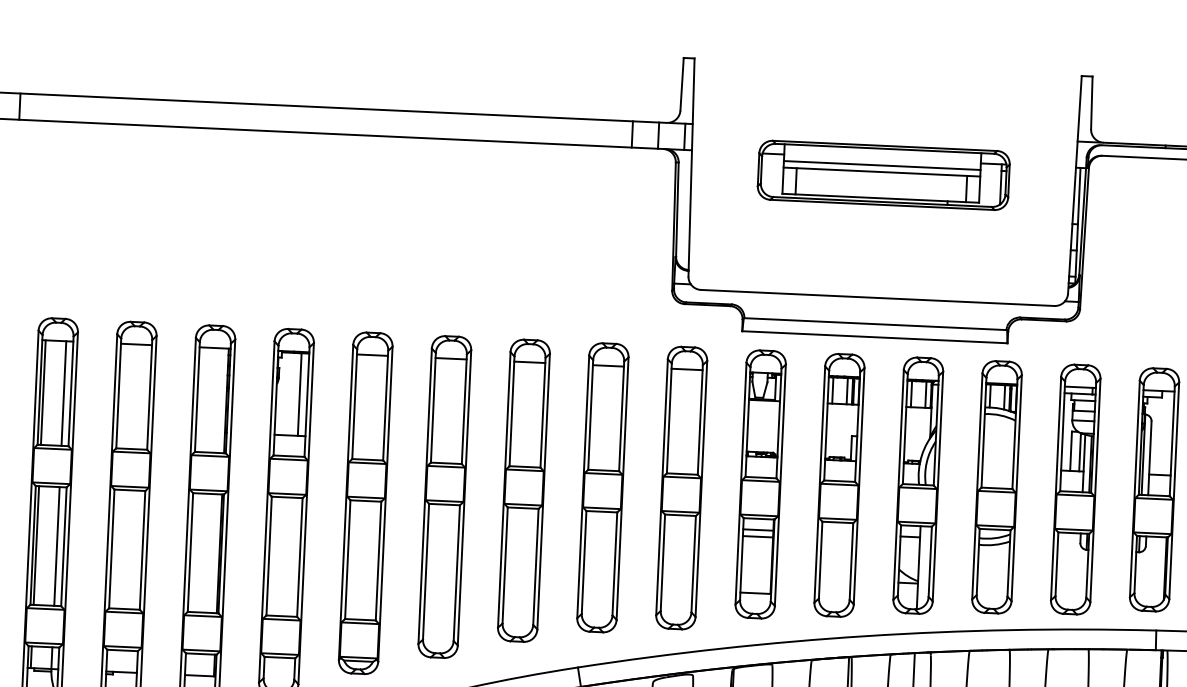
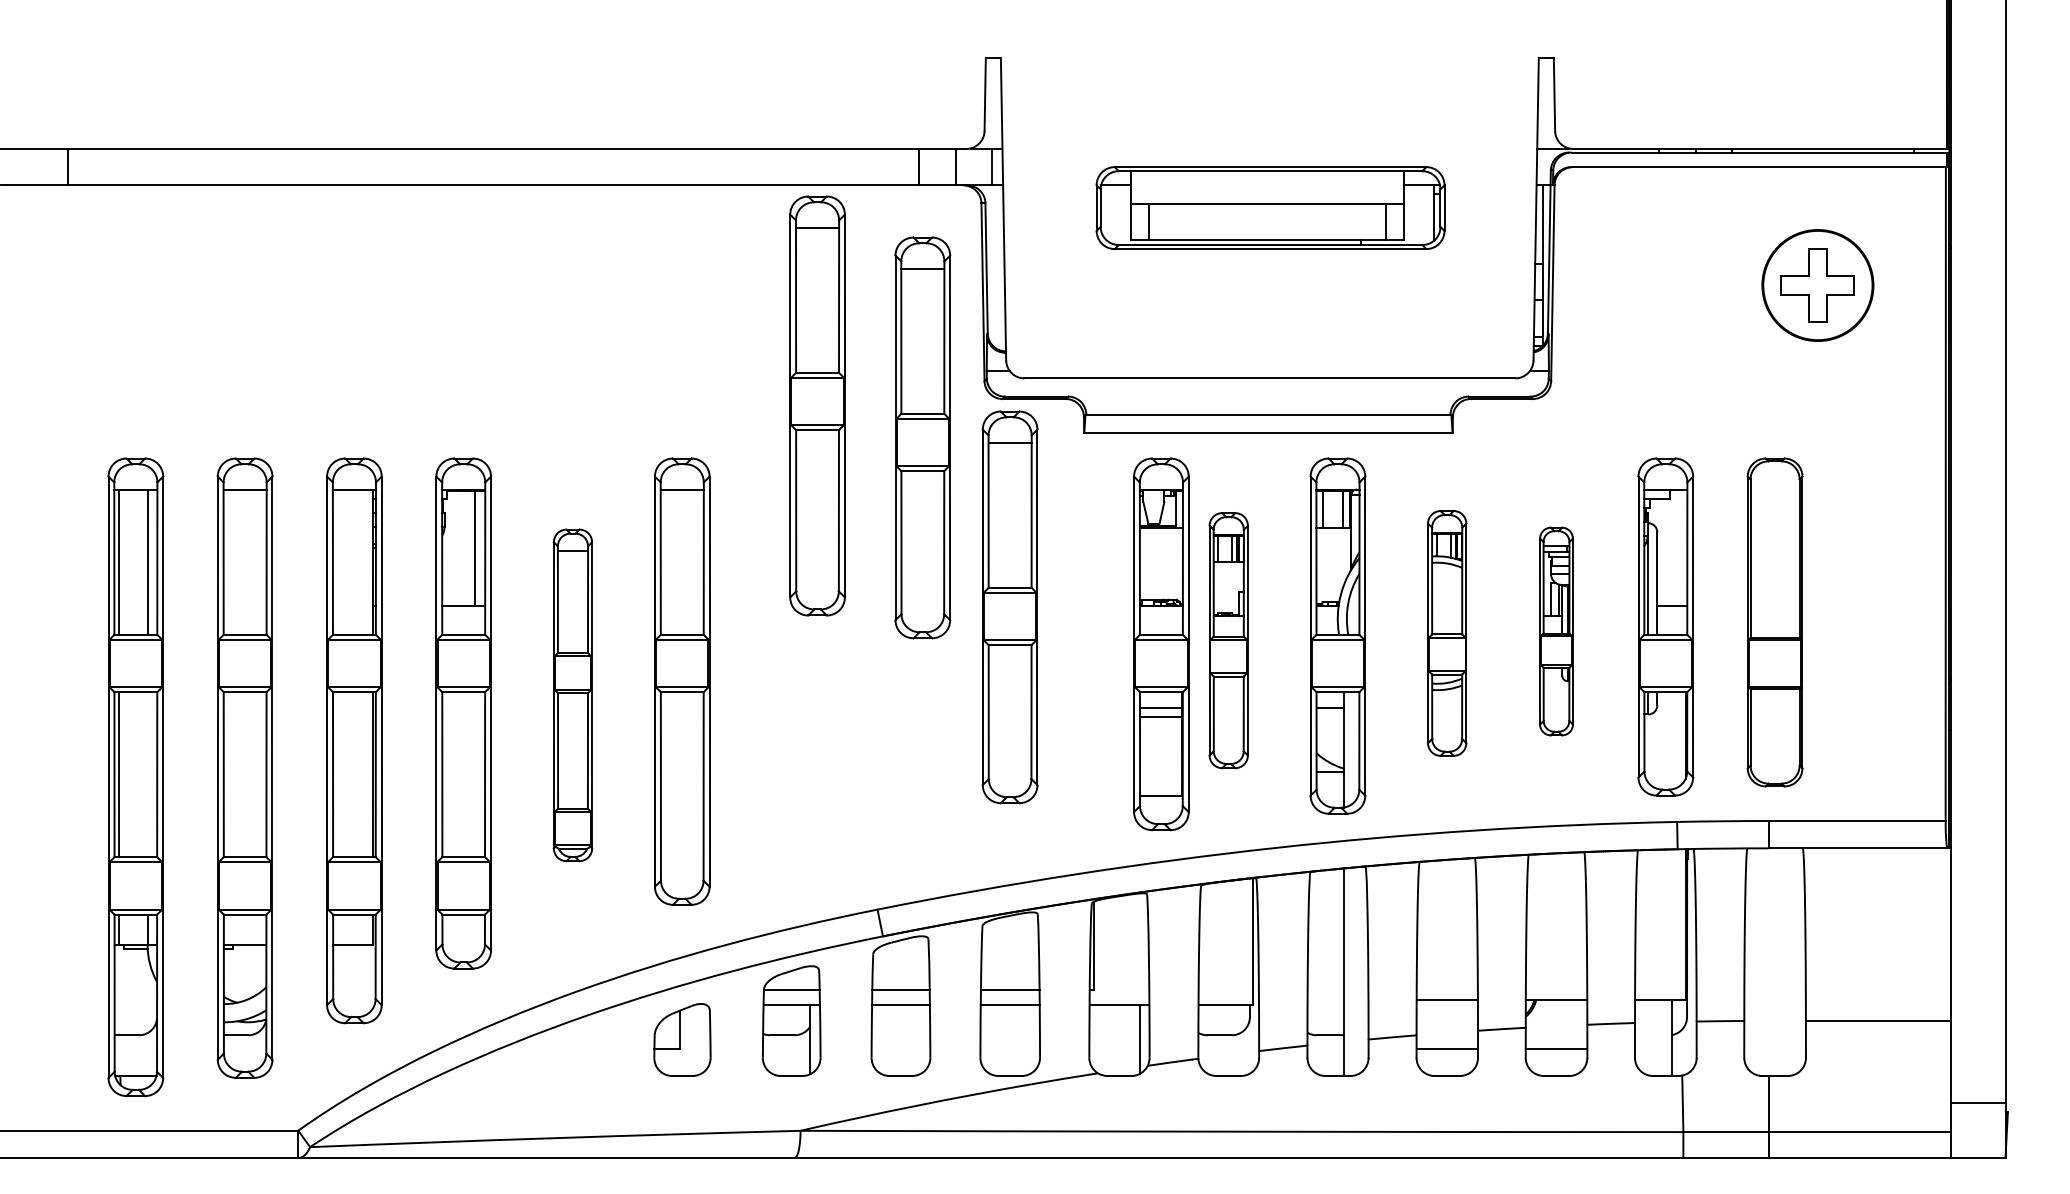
line: (882, 165) -> (1267, 194), removed
part: (760, 484) -> (1161, 644), moved
part: (839, 485) -> (1228, 640), size x0.7
part: (602, 487) -> (922, 437), moved
part: (996, 487) -> (1446, 633), size x0.7
part: (681, 488) -> (1009, 607), moved
part: (1075, 489) -> (1556, 631), size x0.6
part: (523, 490) -> (817, 405), moved
part: (365, 503) -> (572, 695), size x0.7
line: (56, 546) -> (147, 774), removed

